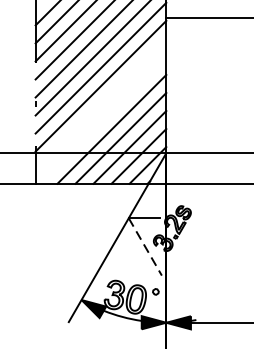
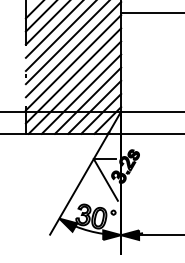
line: (100, 103) -> (73, 75), added
line: (102, 120) -> (74, 87), added
line: (146, 247) -> (106, 180), dashed -> solid

